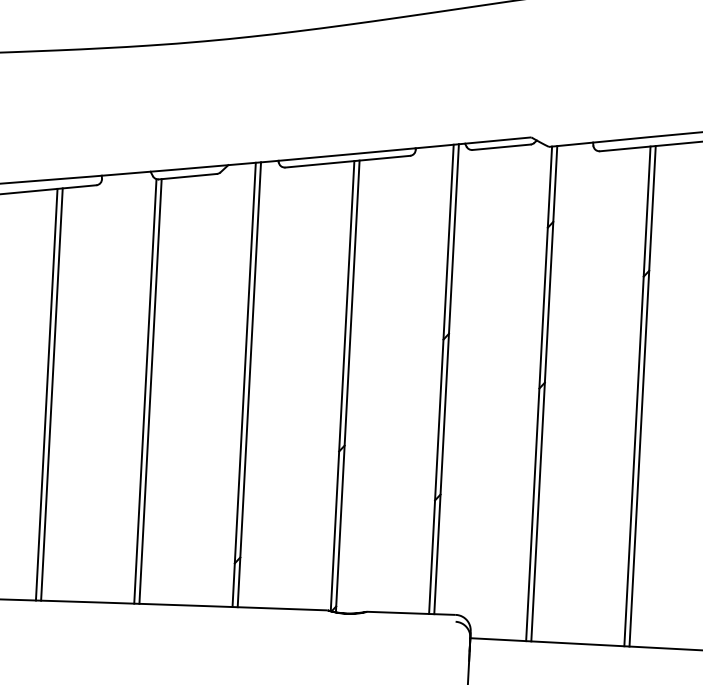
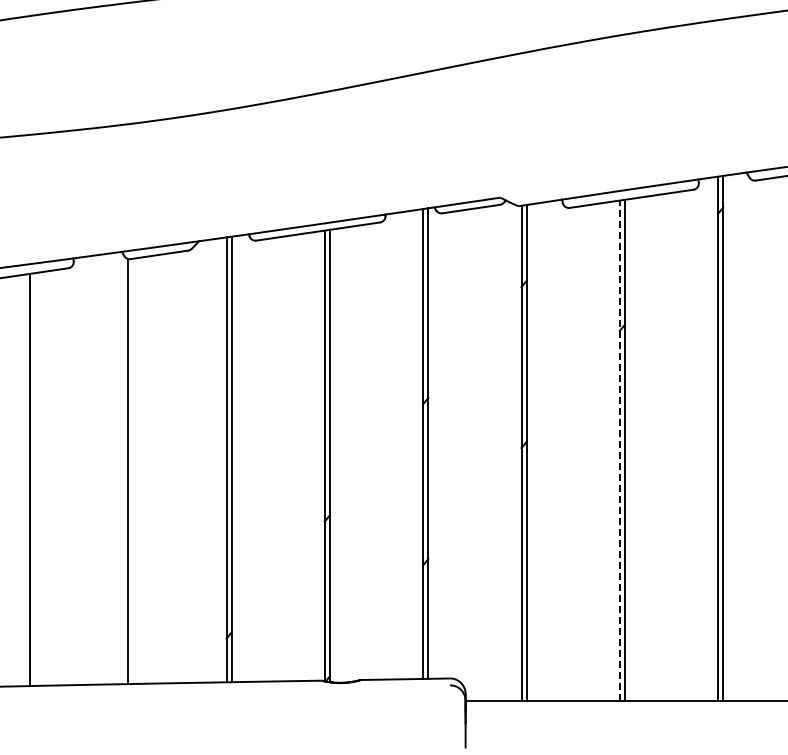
line: (150, 390) -> (133, 470), removed
line: (52, 394) -> (35, 479), removed
line: (637, 396) -> (619, 450), solid -> dashed

